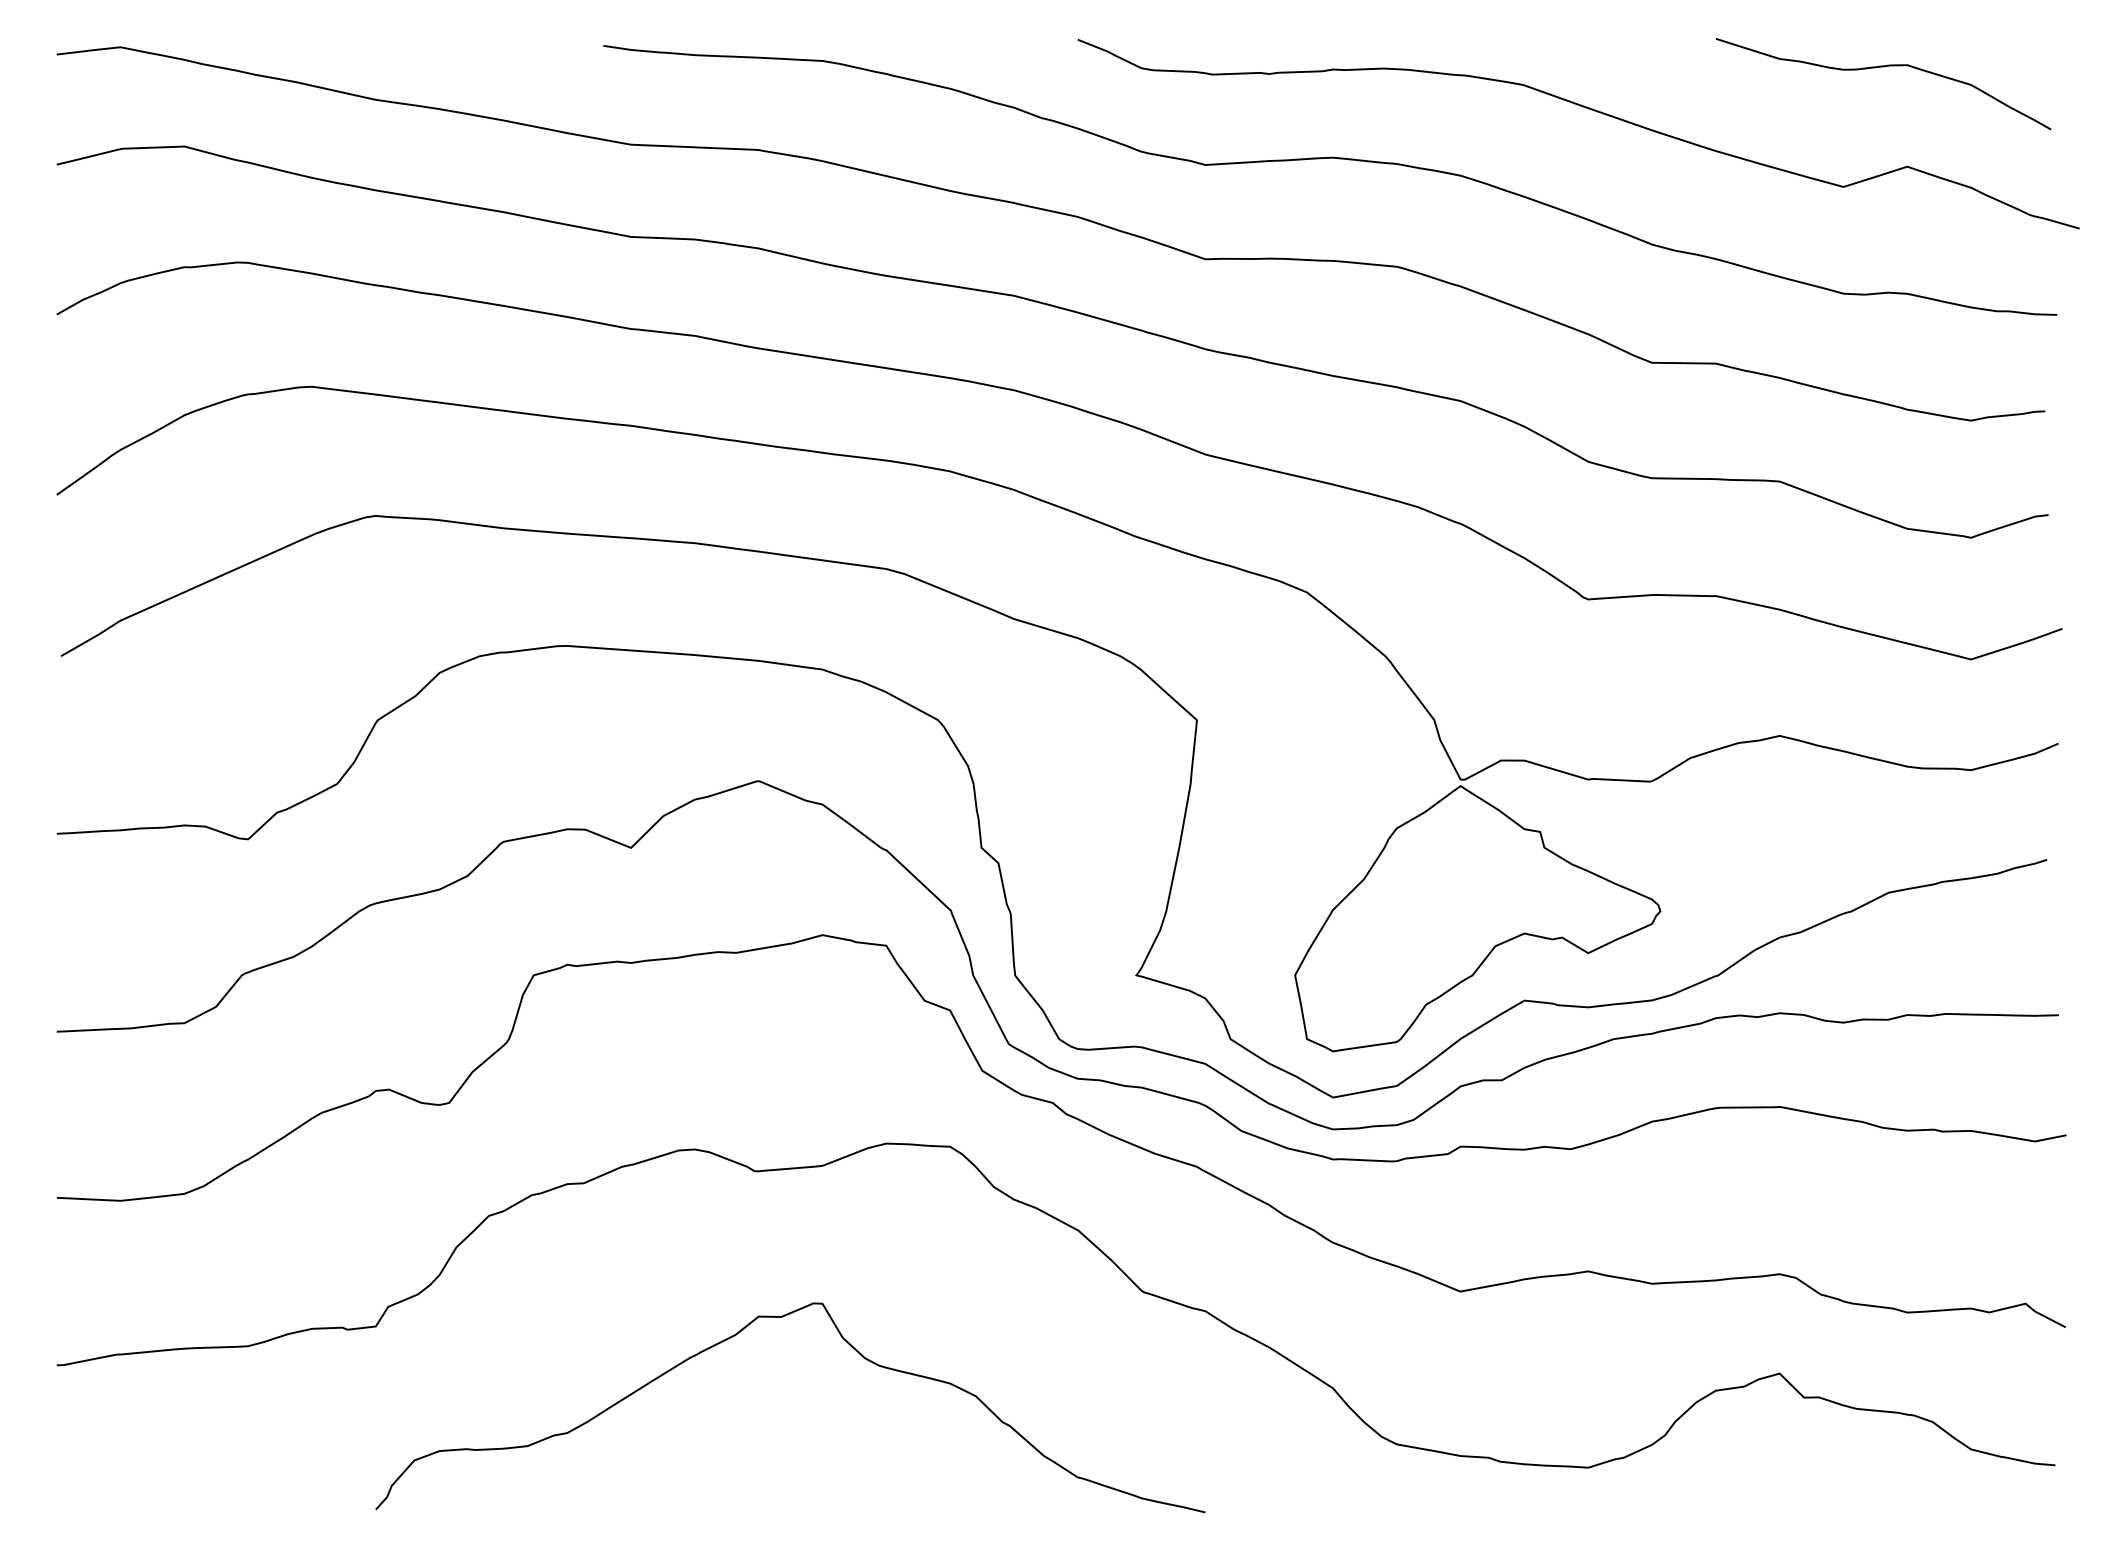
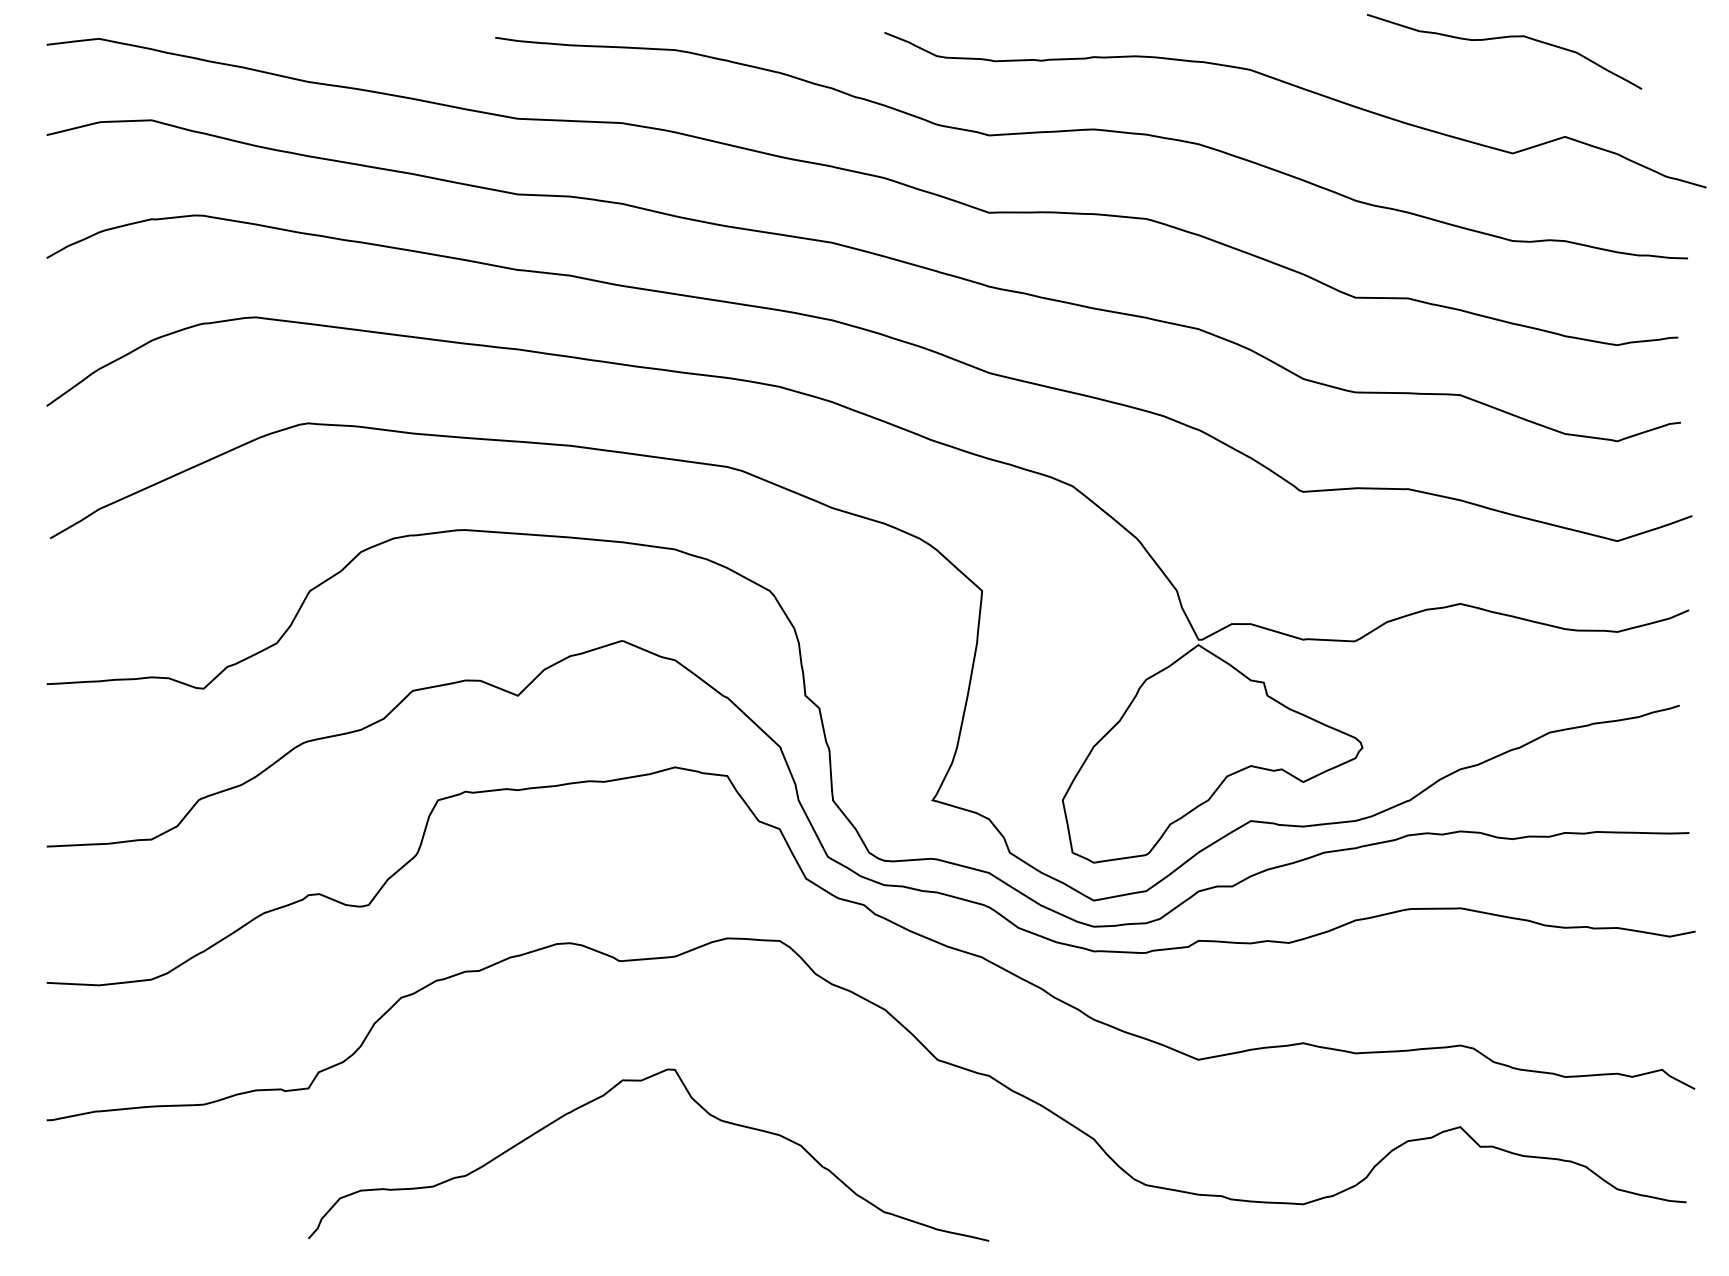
curve: (1883, 67) -> (1504, 38), moved

